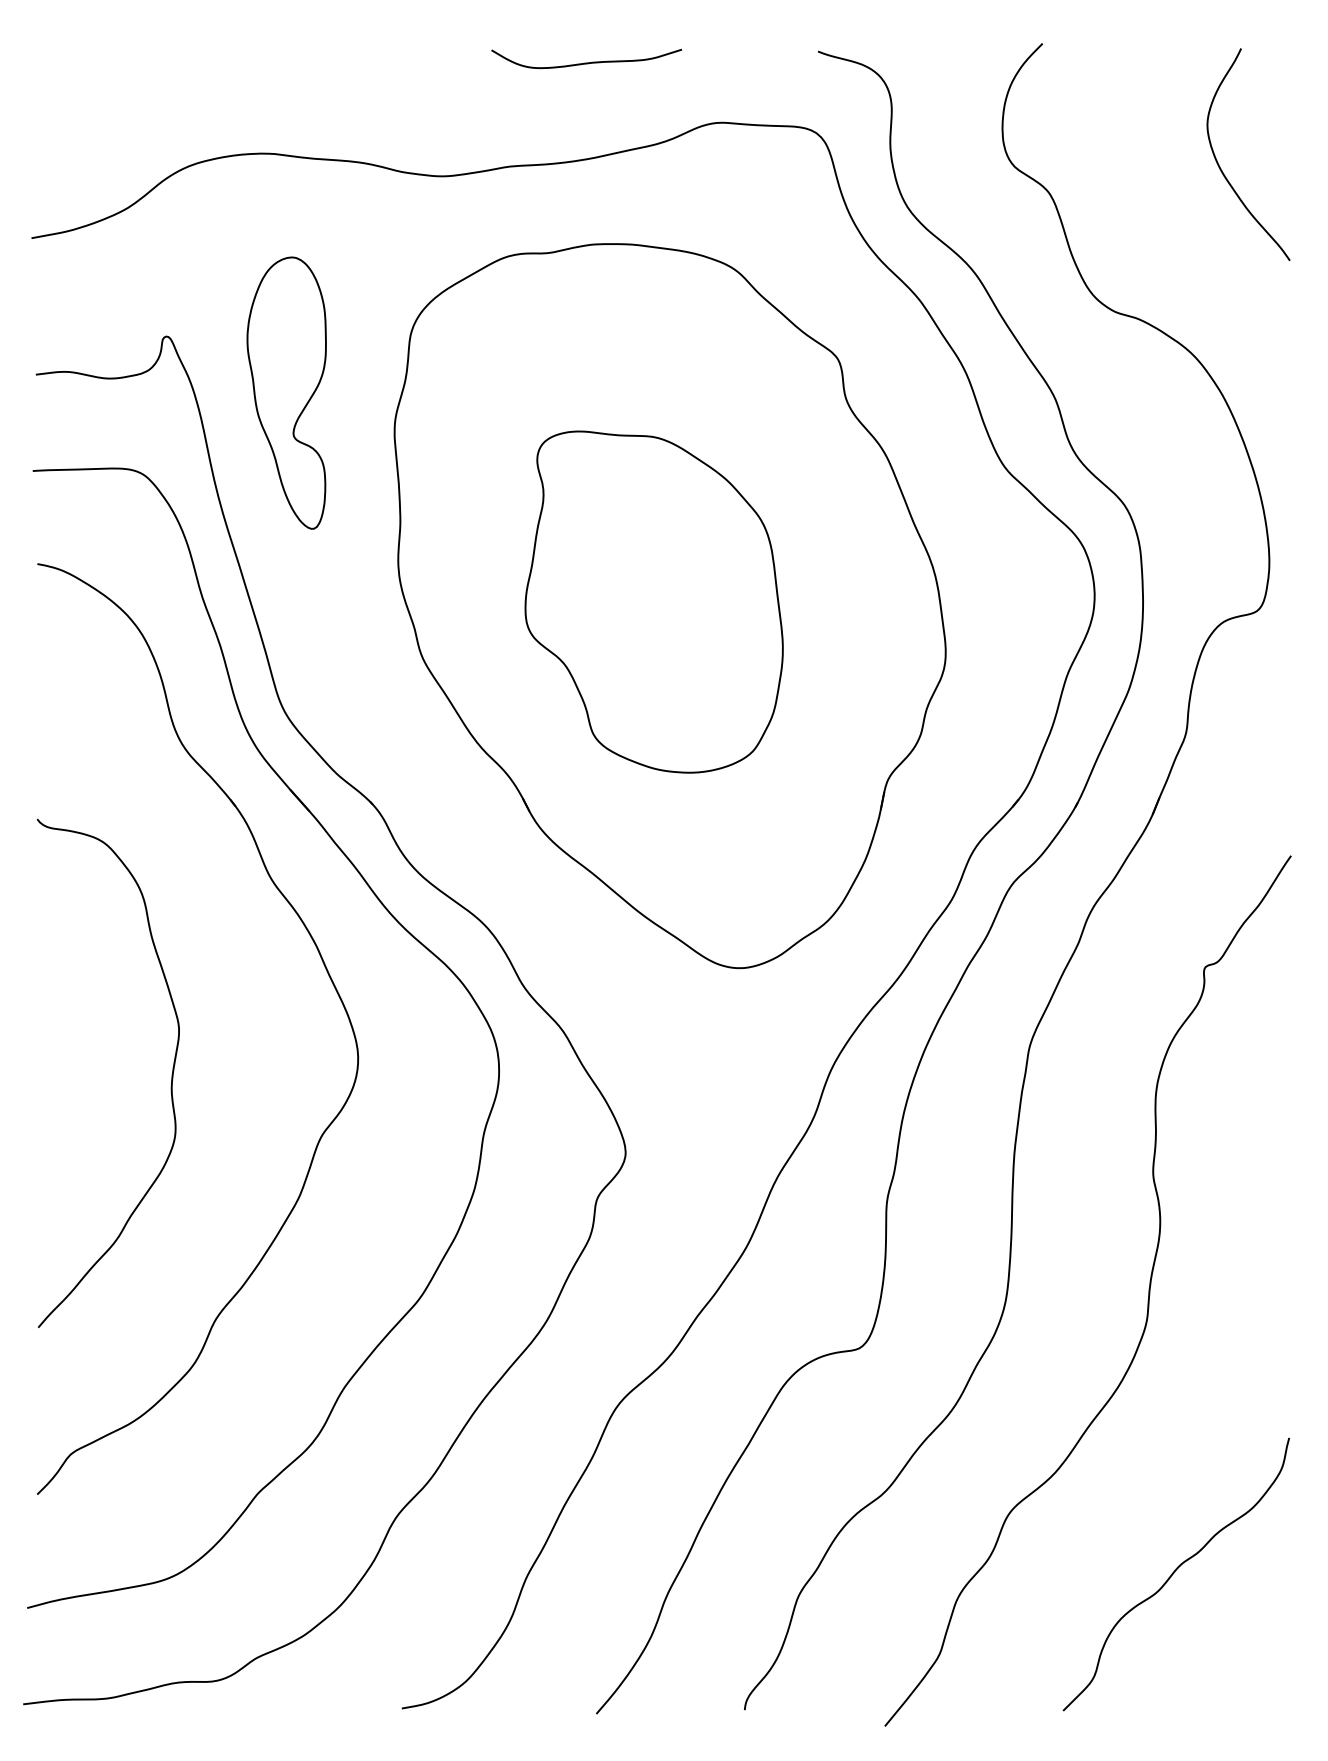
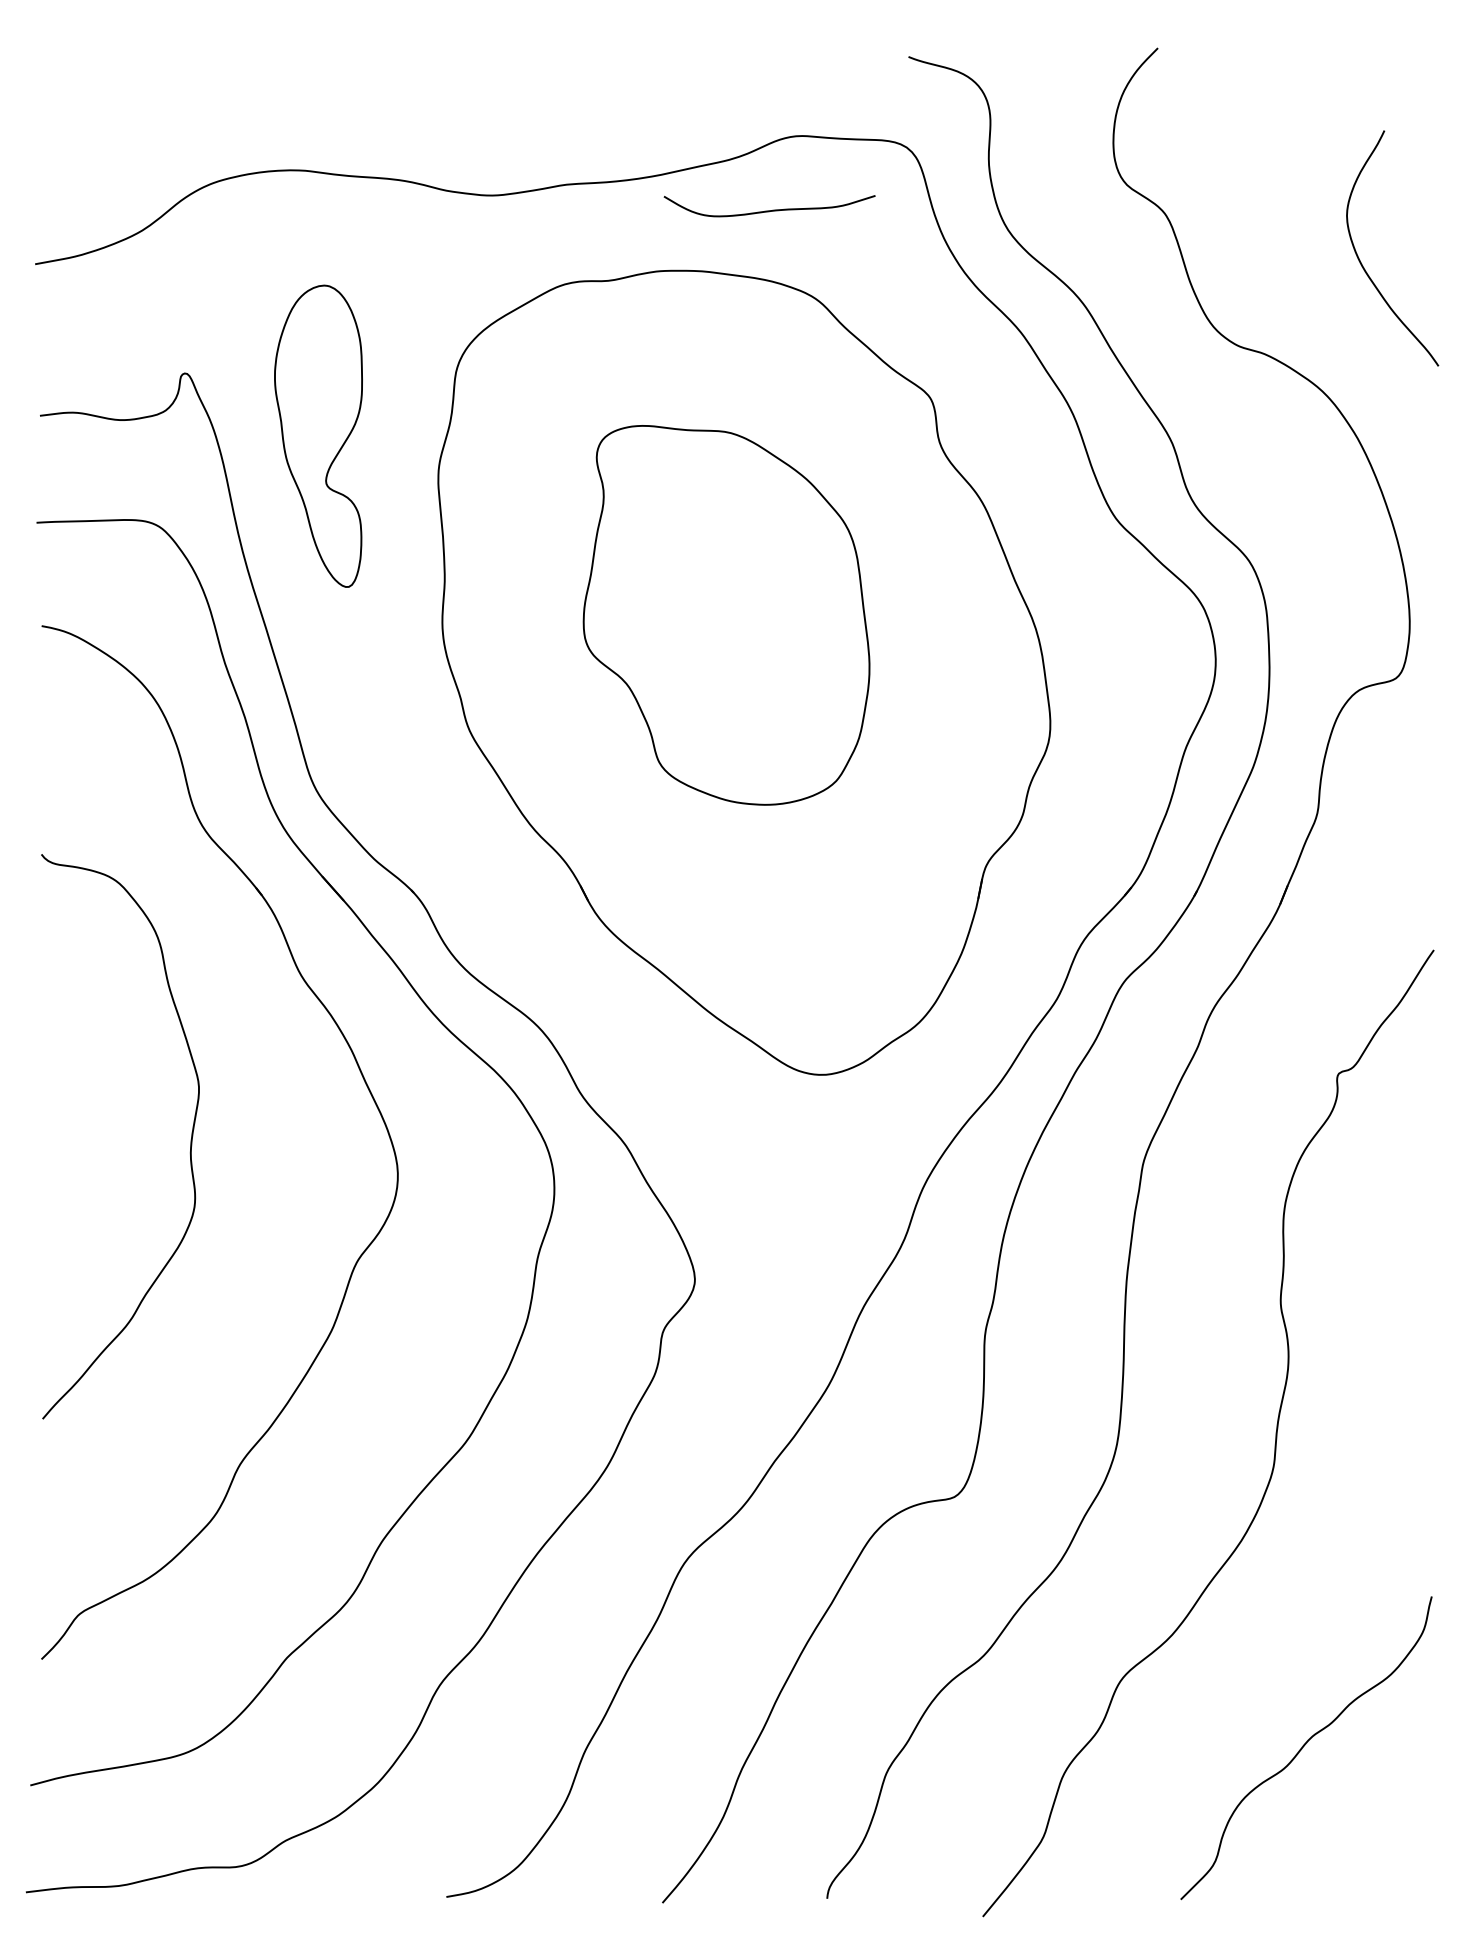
curve: (586, 62) -> (769, 210), moved
curve: (1223, 171) -> (1364, 267), moved
part: (654, 602) -> (726, 615), moved
curve: (171, 1075) -> (190, 1139), moved

